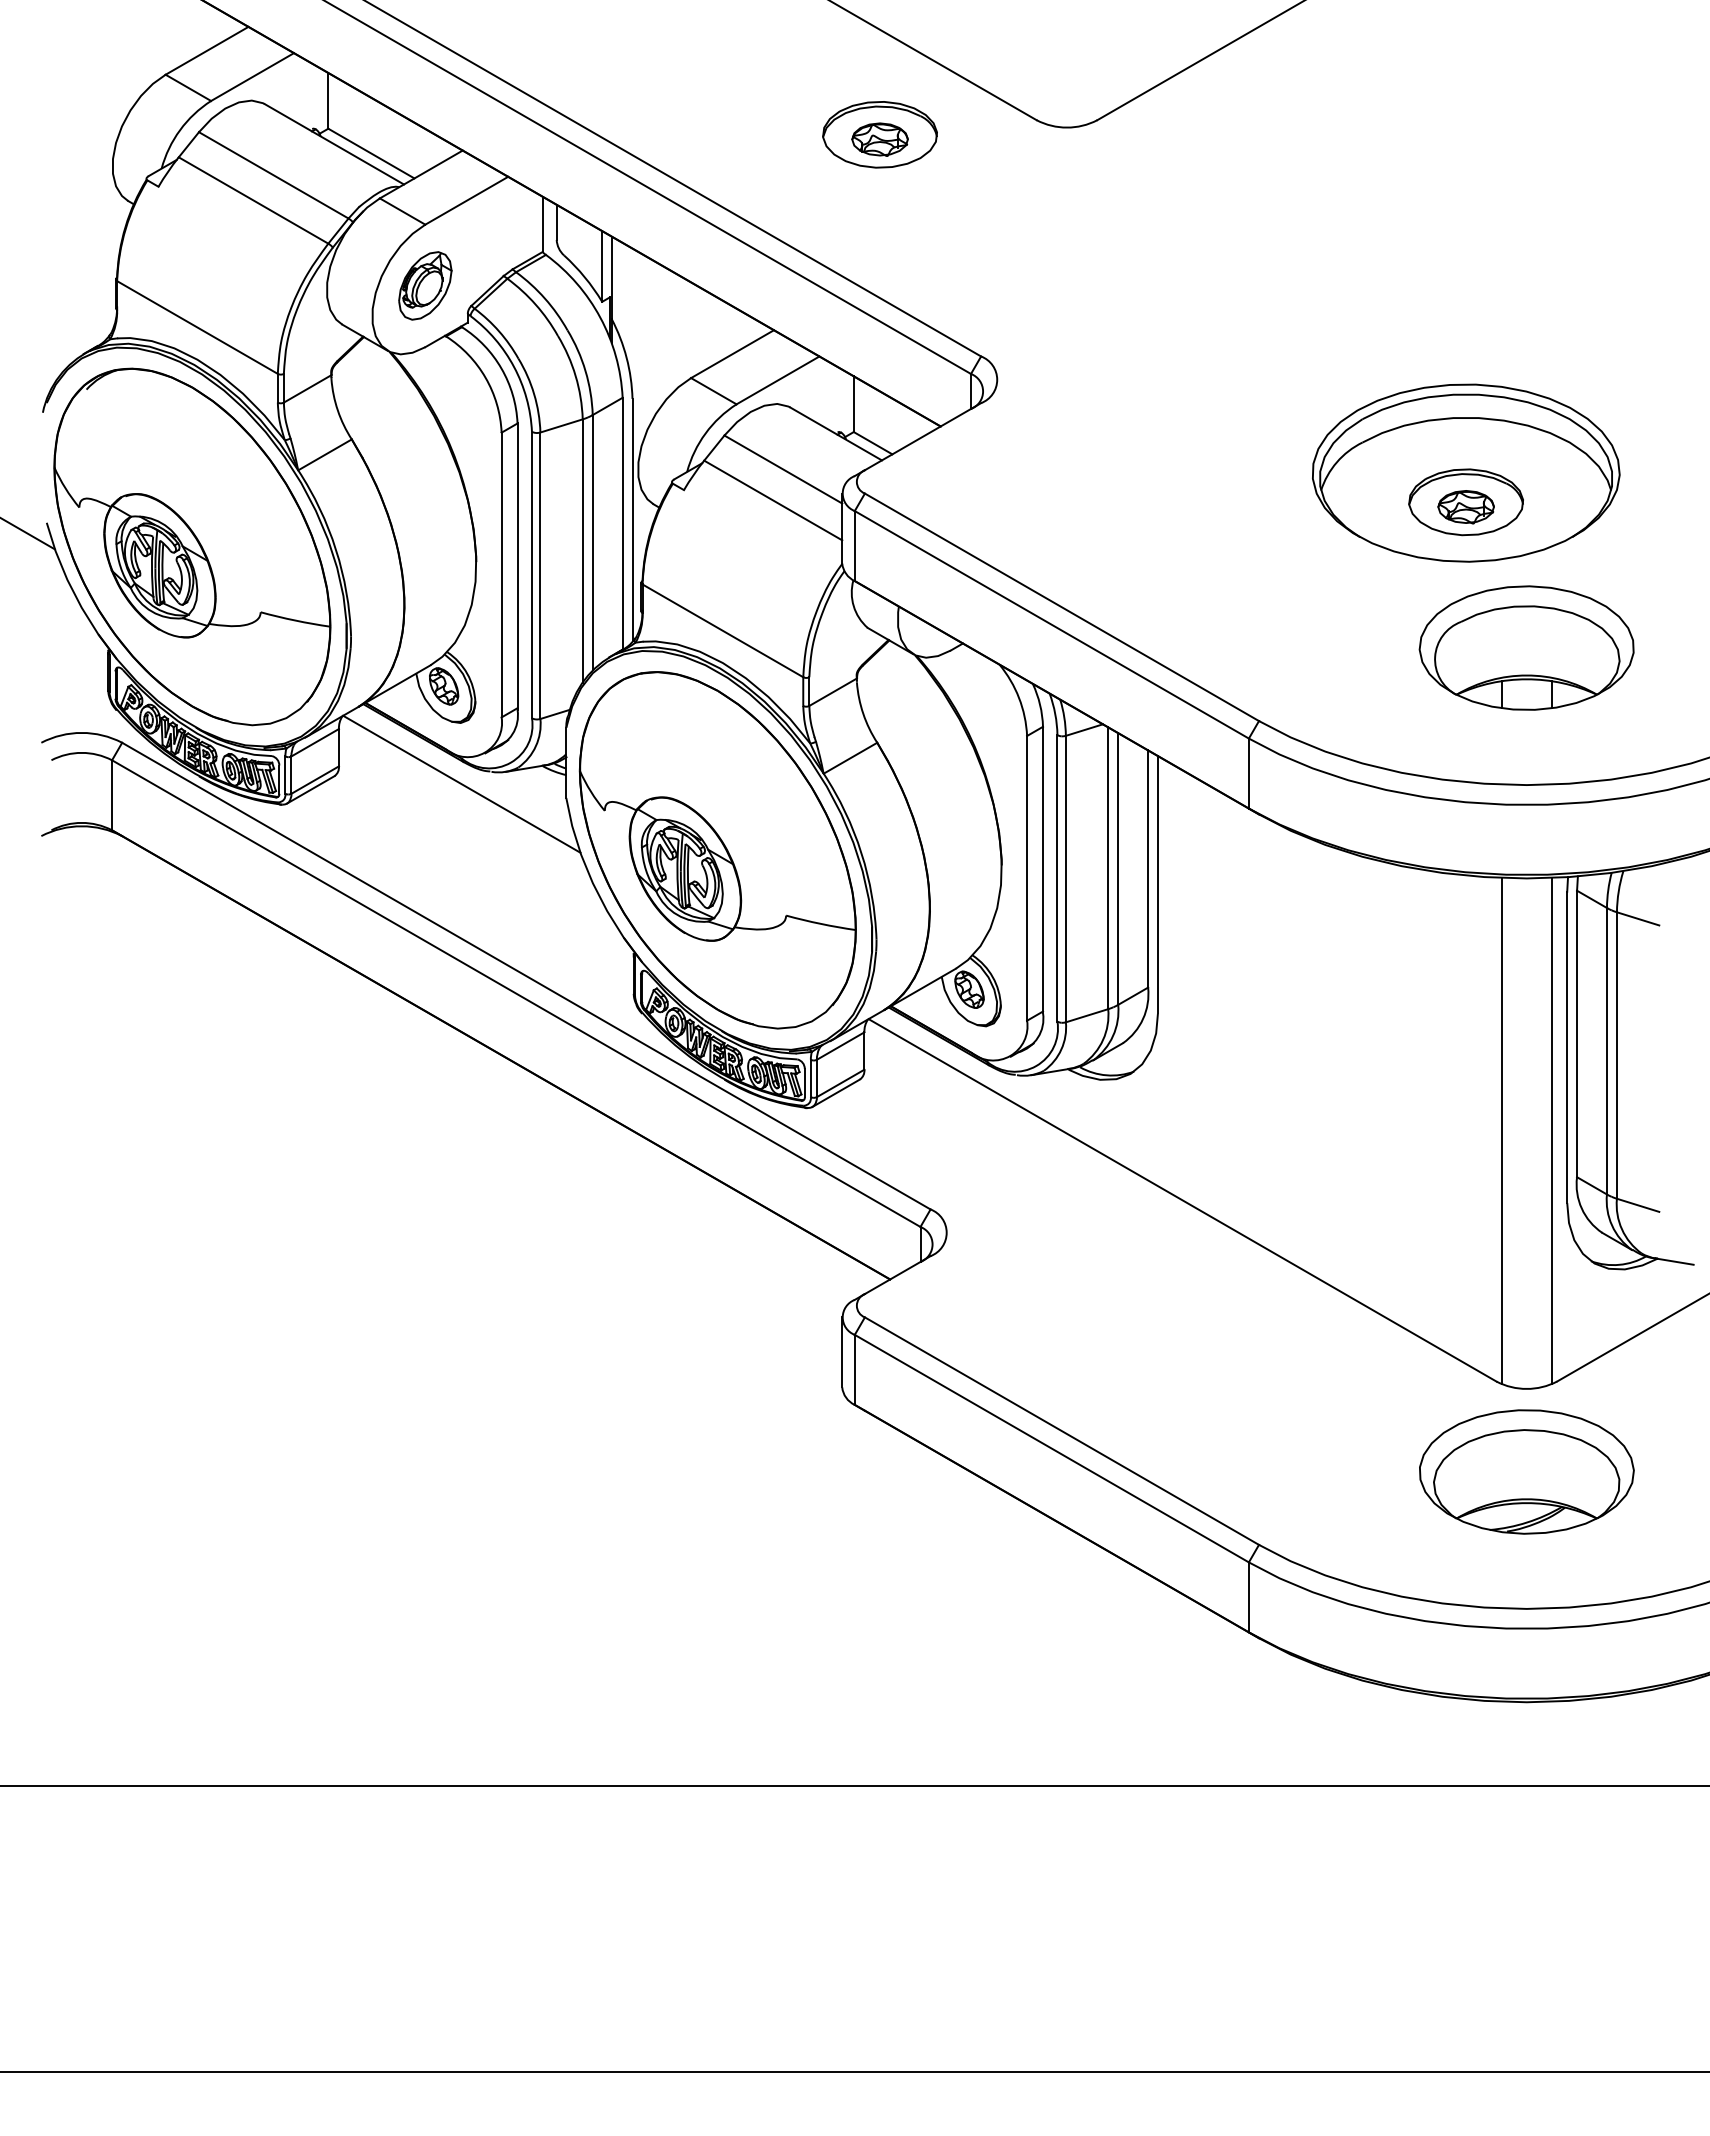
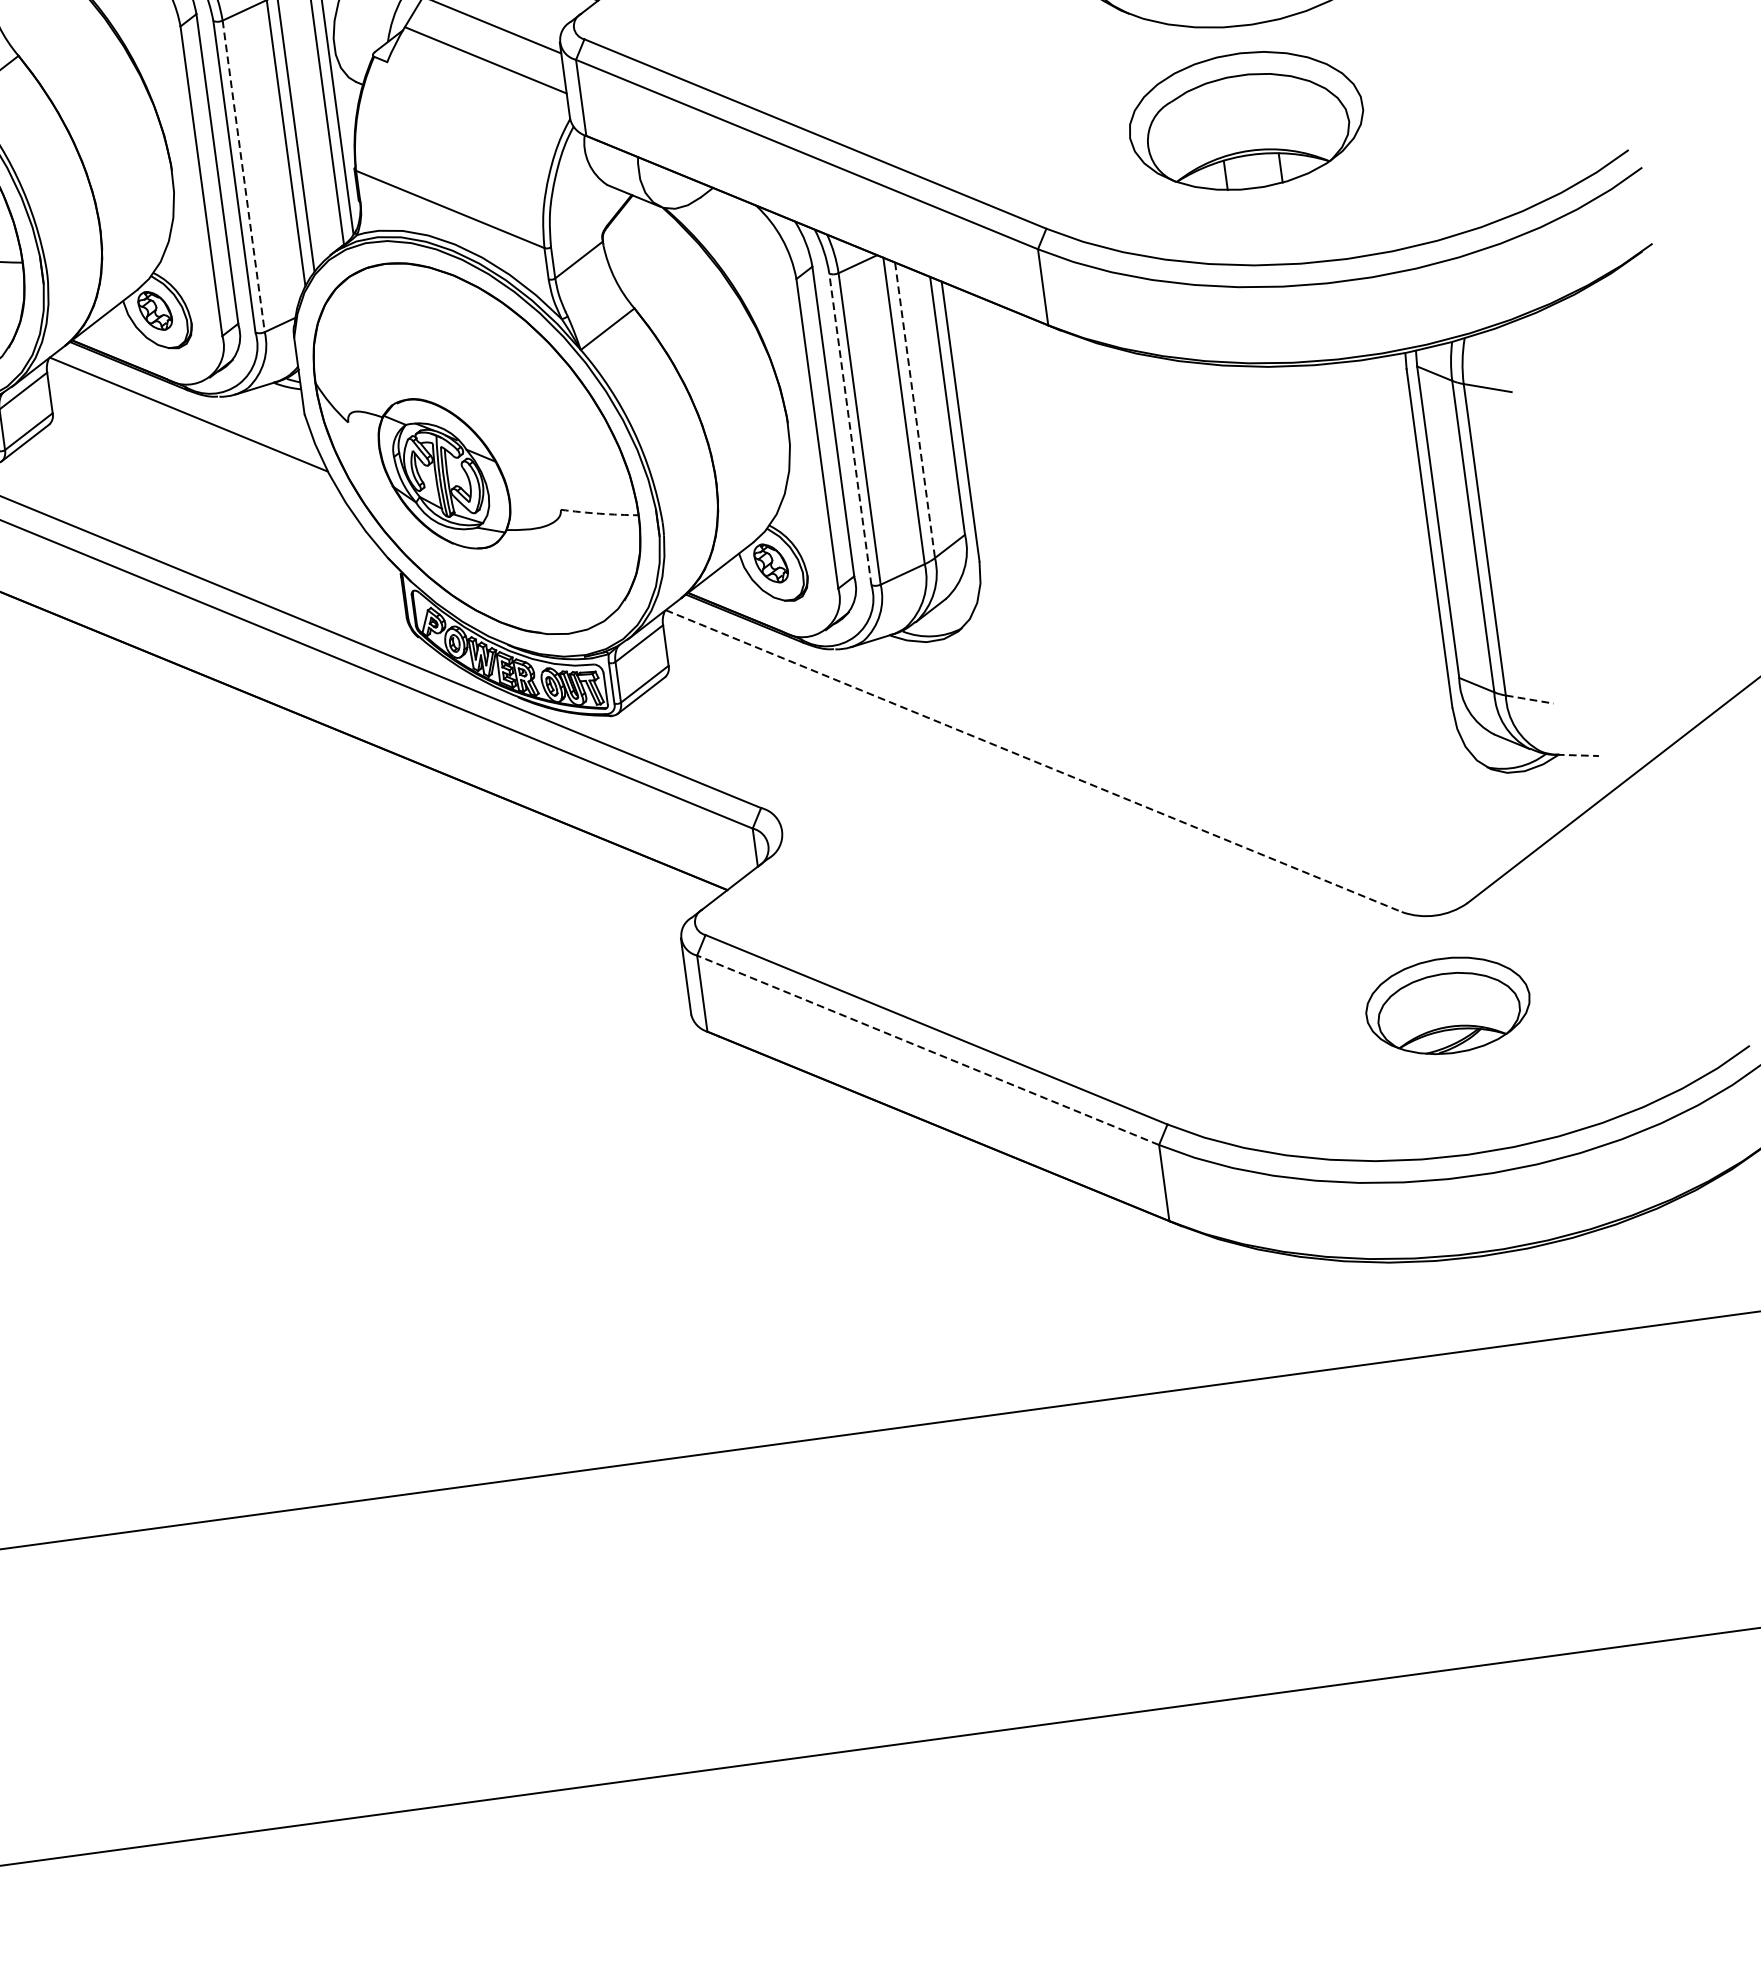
line: (540, 576) -> (243, 177), solid -> dashed
part: (1526, 647) -> (1245, 120), moved
line: (1118, 869) -> (915, 410), solid -> dashed
line: (1057, 877) -> (850, 428), solid -> dashed
arc: (820, 923) -> (599, 513), solid -> dashed
line: (1501, 1130) -> (1370, 638), removed
line: (1552, 1130) -> (1425, 630), removed
line: (1182, 1200) -> (1033, 761), solid -> dashed
line: (1638, 1205) -> (1530, 699), solid -> dashed
line: (1675, 1261) -> (1578, 755), solid -> dashed
line: (1051, 1448) -> (927, 1050), solid -> dashed
part: (1526, 1471) -> (1447, 1005), size x0.7

